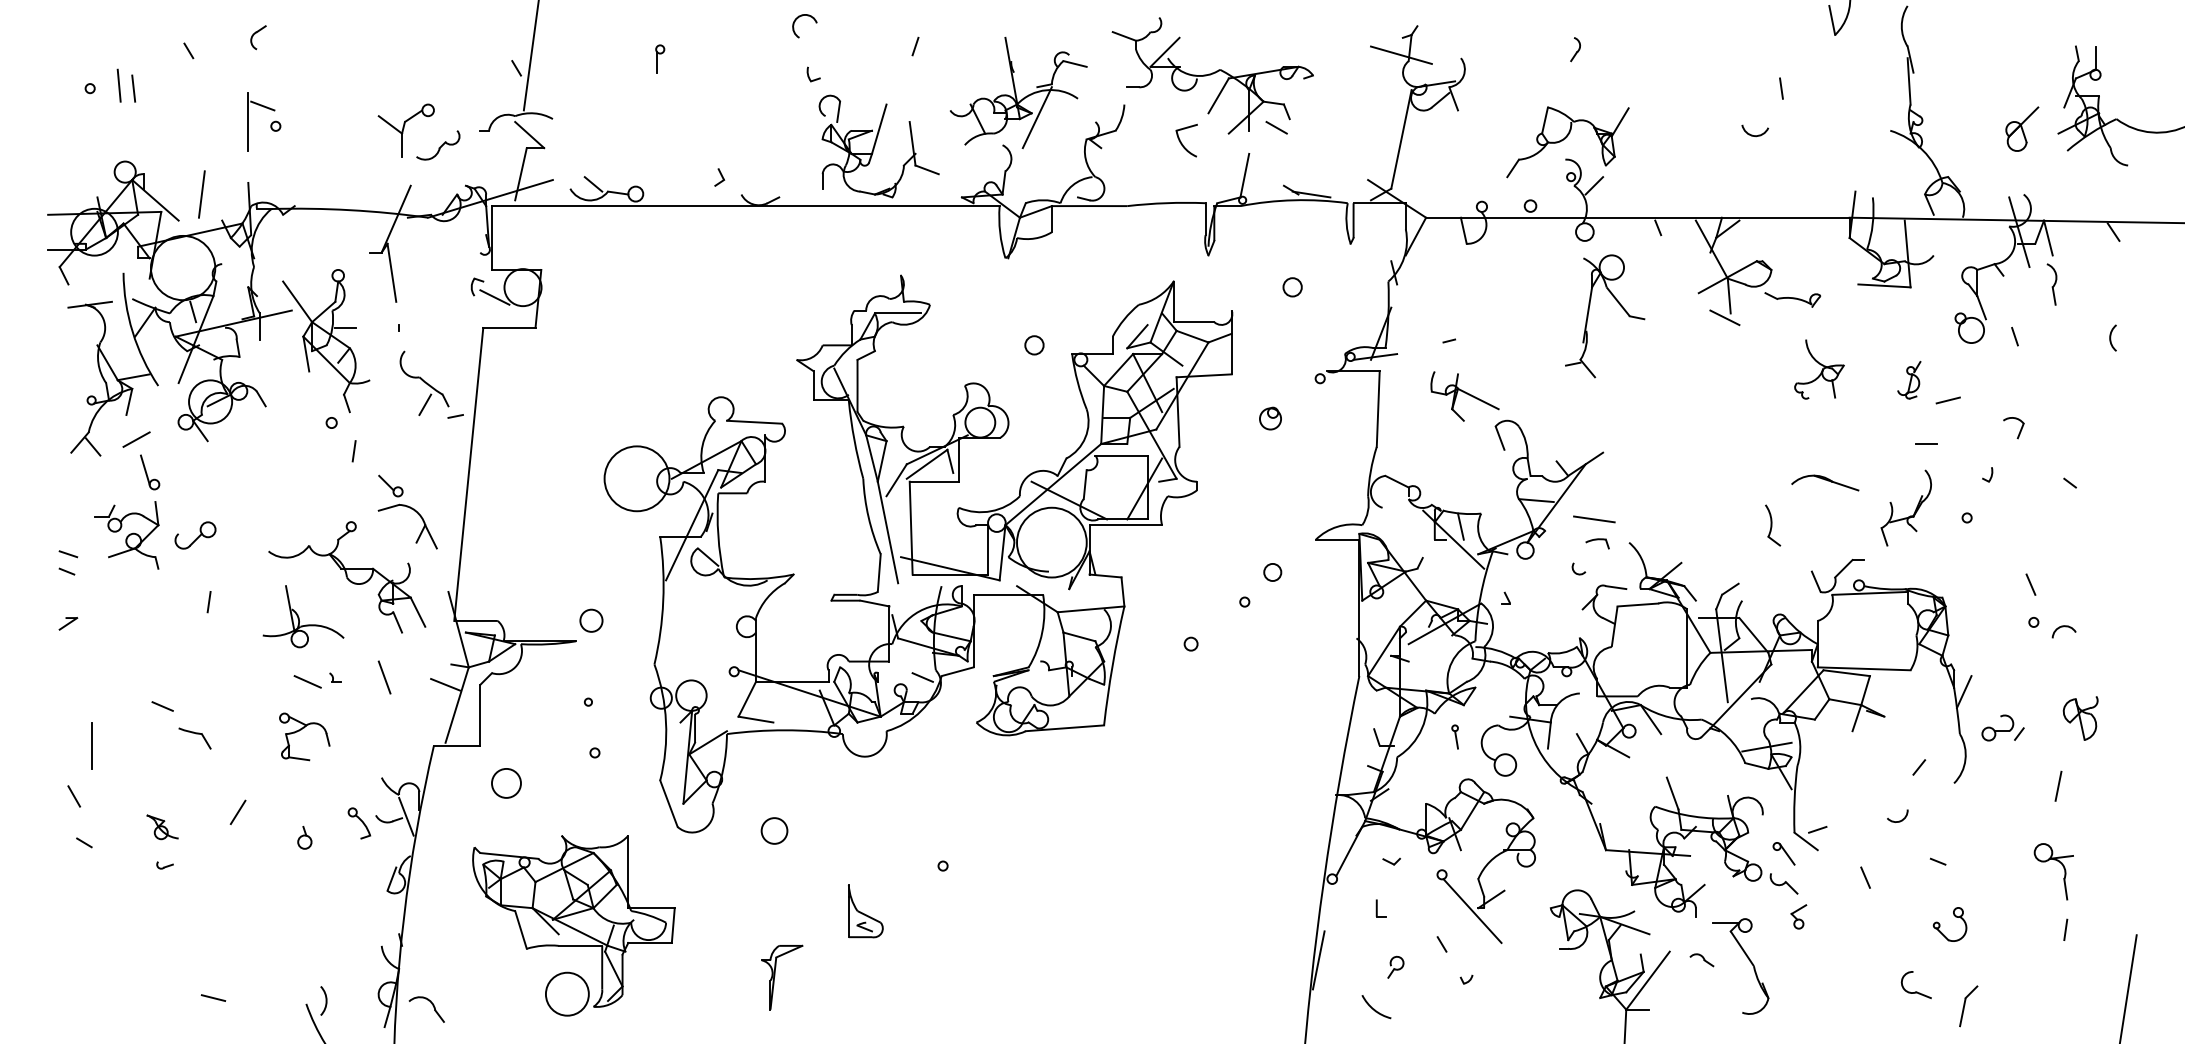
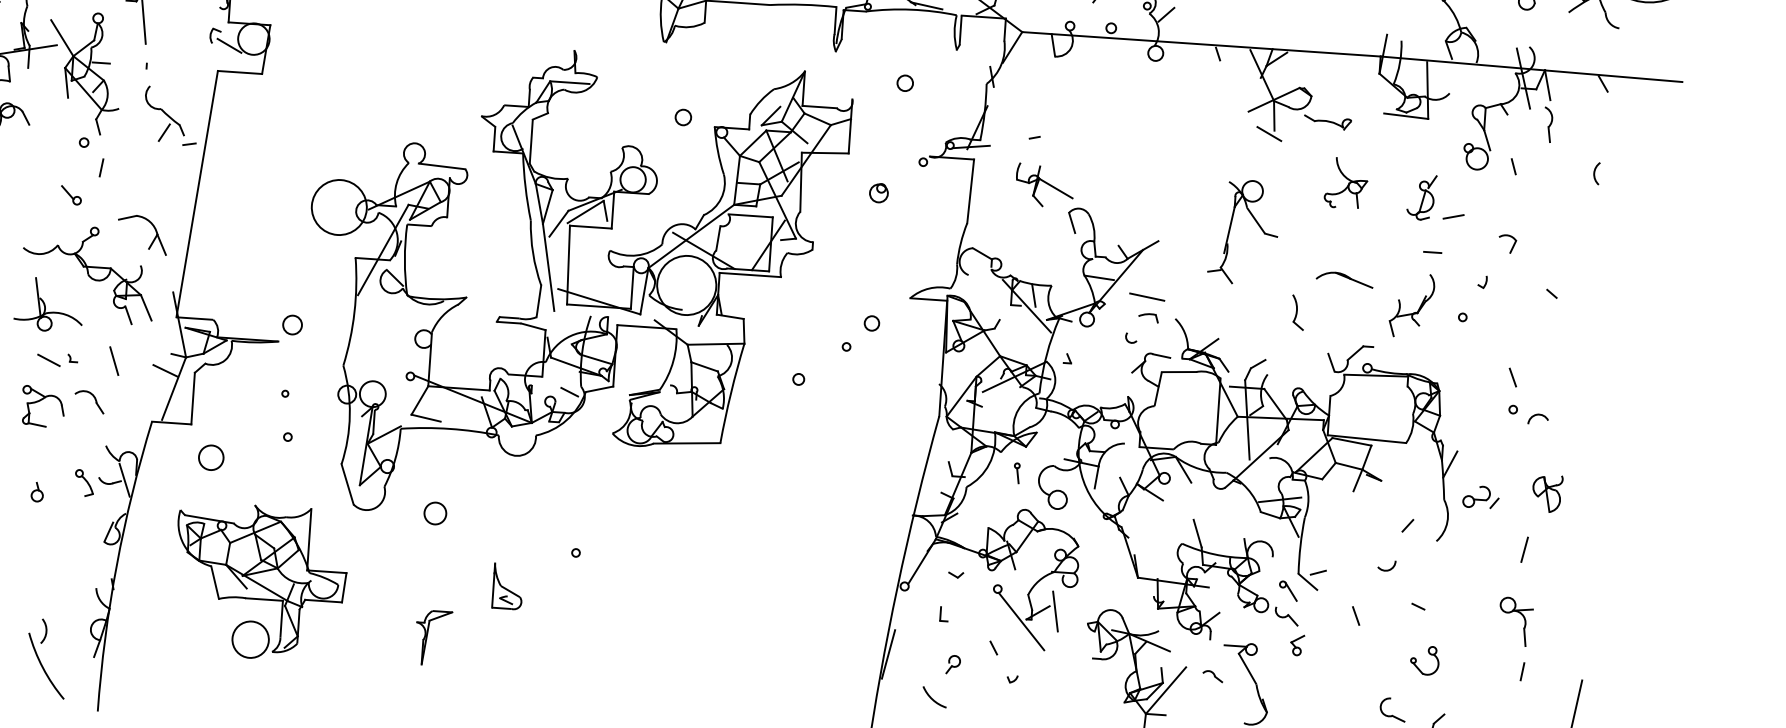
part: (1589, 311) -> (1231, 227), moved
part: (1909, 380) -> (1421, 197), size x1.43
part: (390, 485) -> (71, 194), moved
line: (1511, 896) -> (1055, 611), added
part: (431, 1004) -> (93, 397), moved

